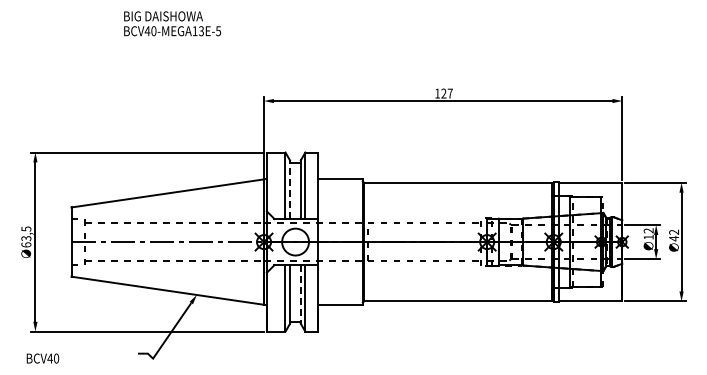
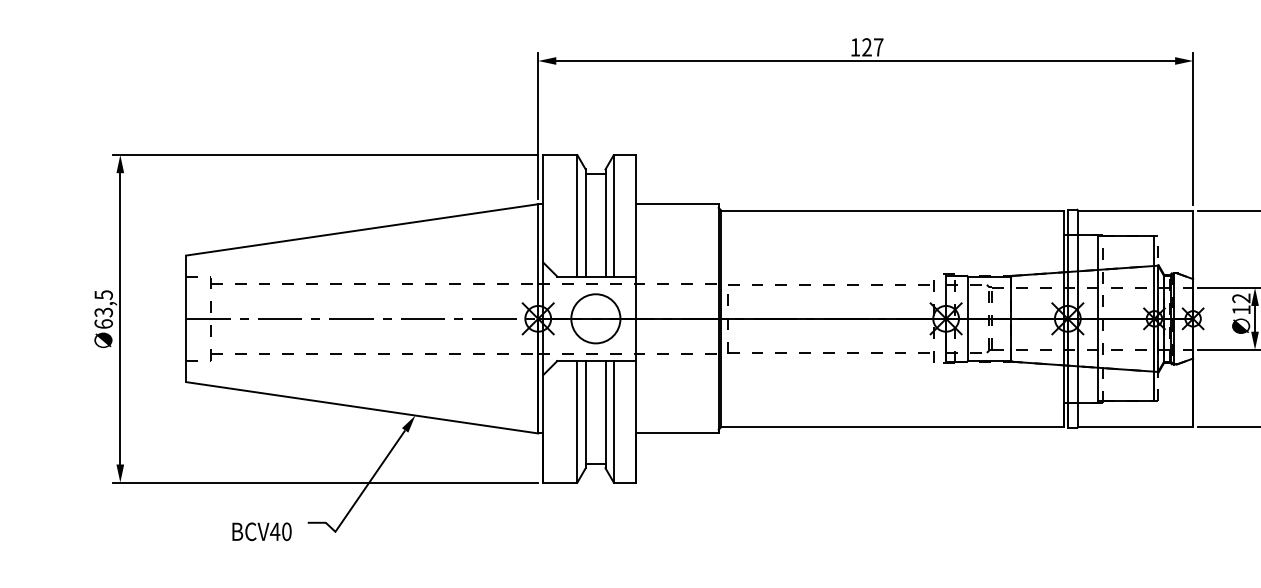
line: (290, 189) -> (586, 222), dashed -> solid
line: (300, 295) -> (604, 416), dashed -> solid
text: (42, 358) -> (261, 531), moved

